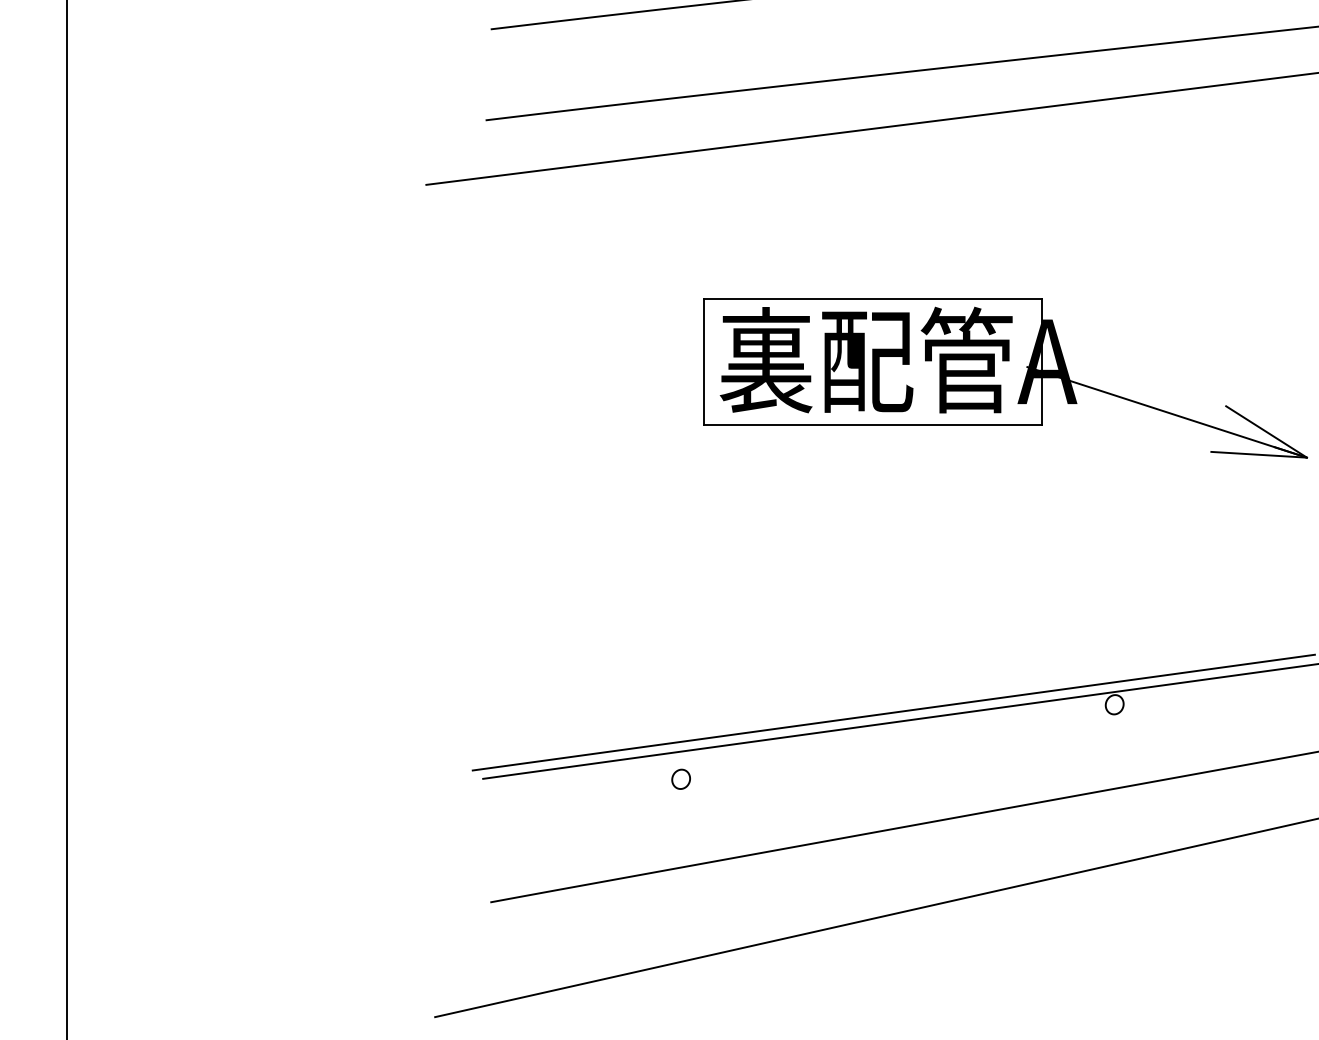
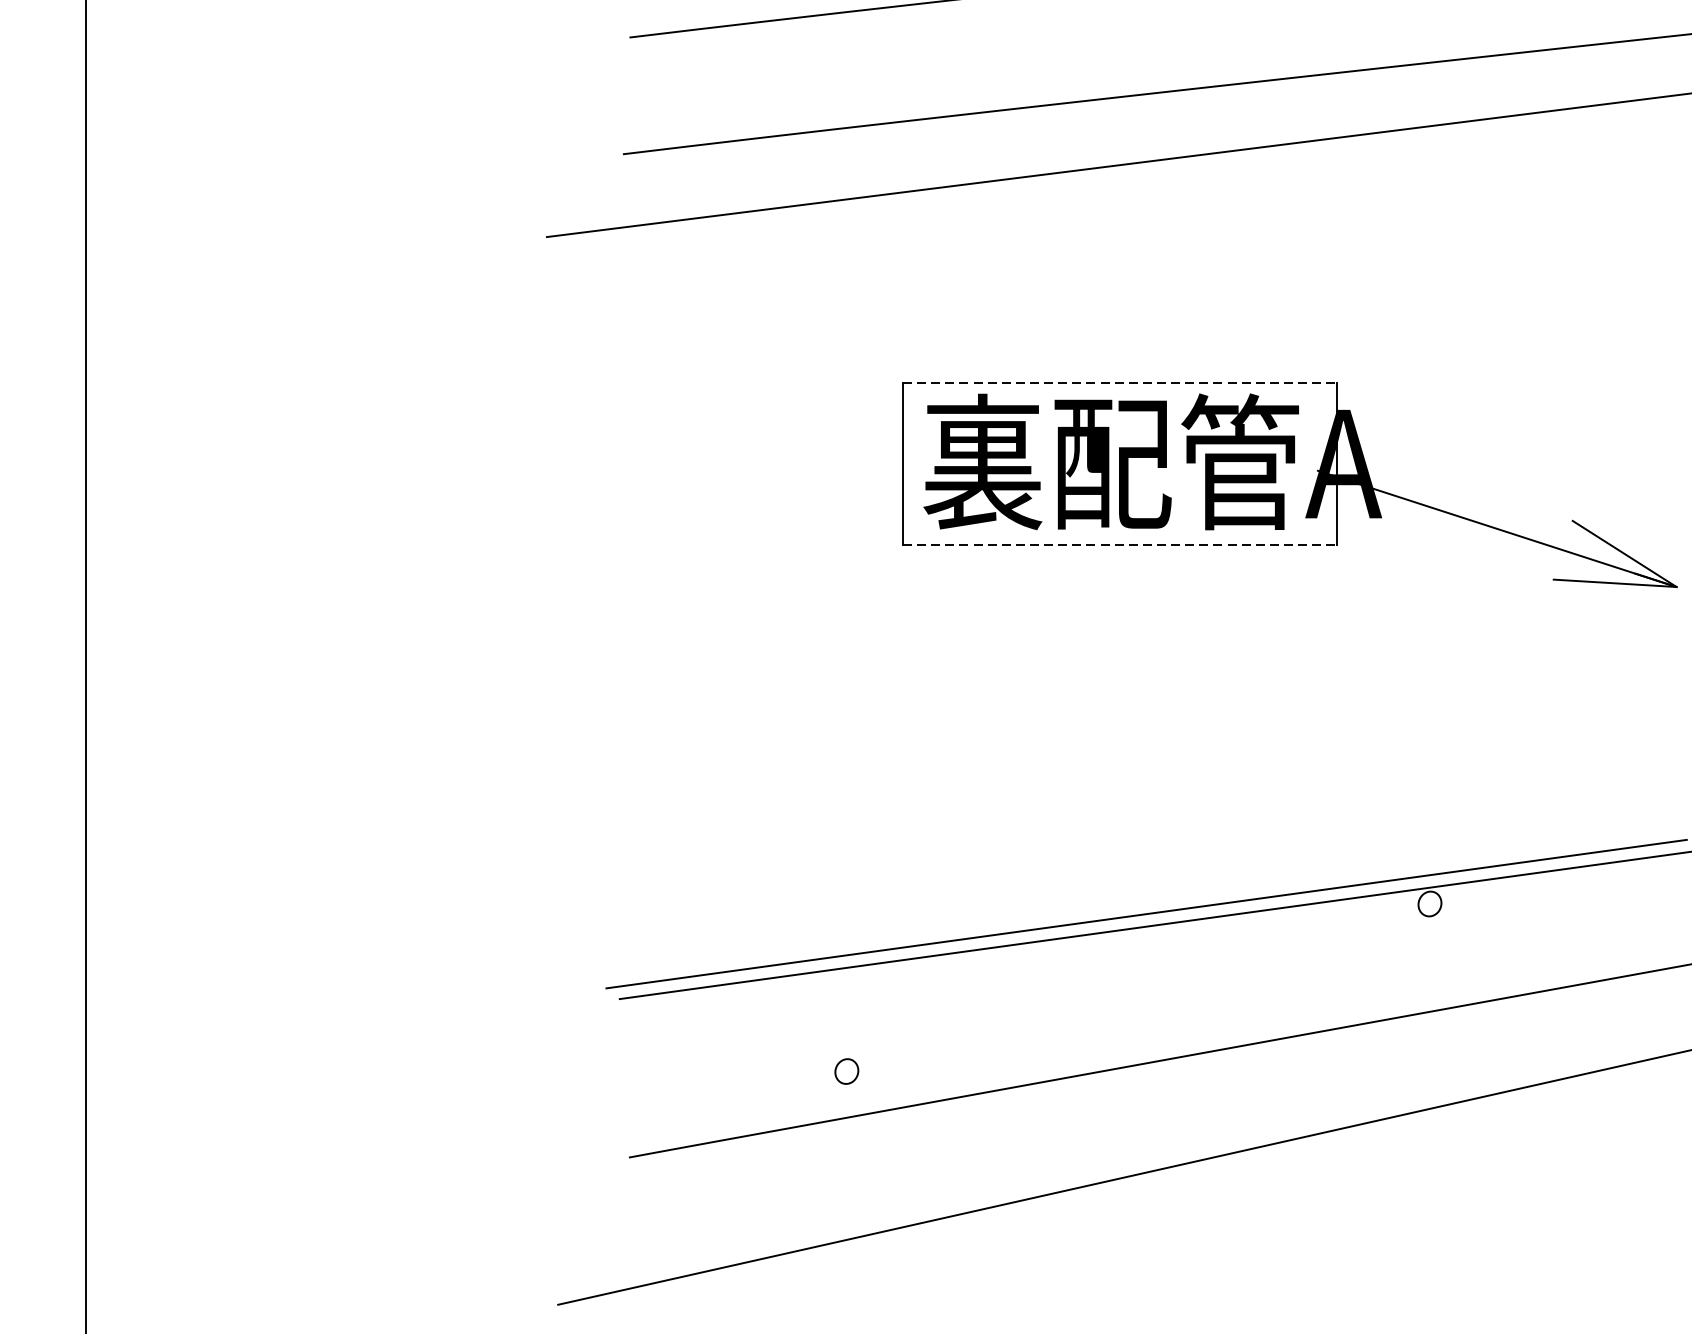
line: (873, 298) -> (1120, 382), solid -> dashed
line: (873, 425) -> (1120, 545), solid -> dashed
part: (680, 778) -> (846, 1070), moved

